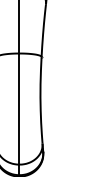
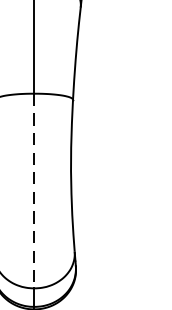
line: (19, 109) -> (34, 191), solid -> dashed

